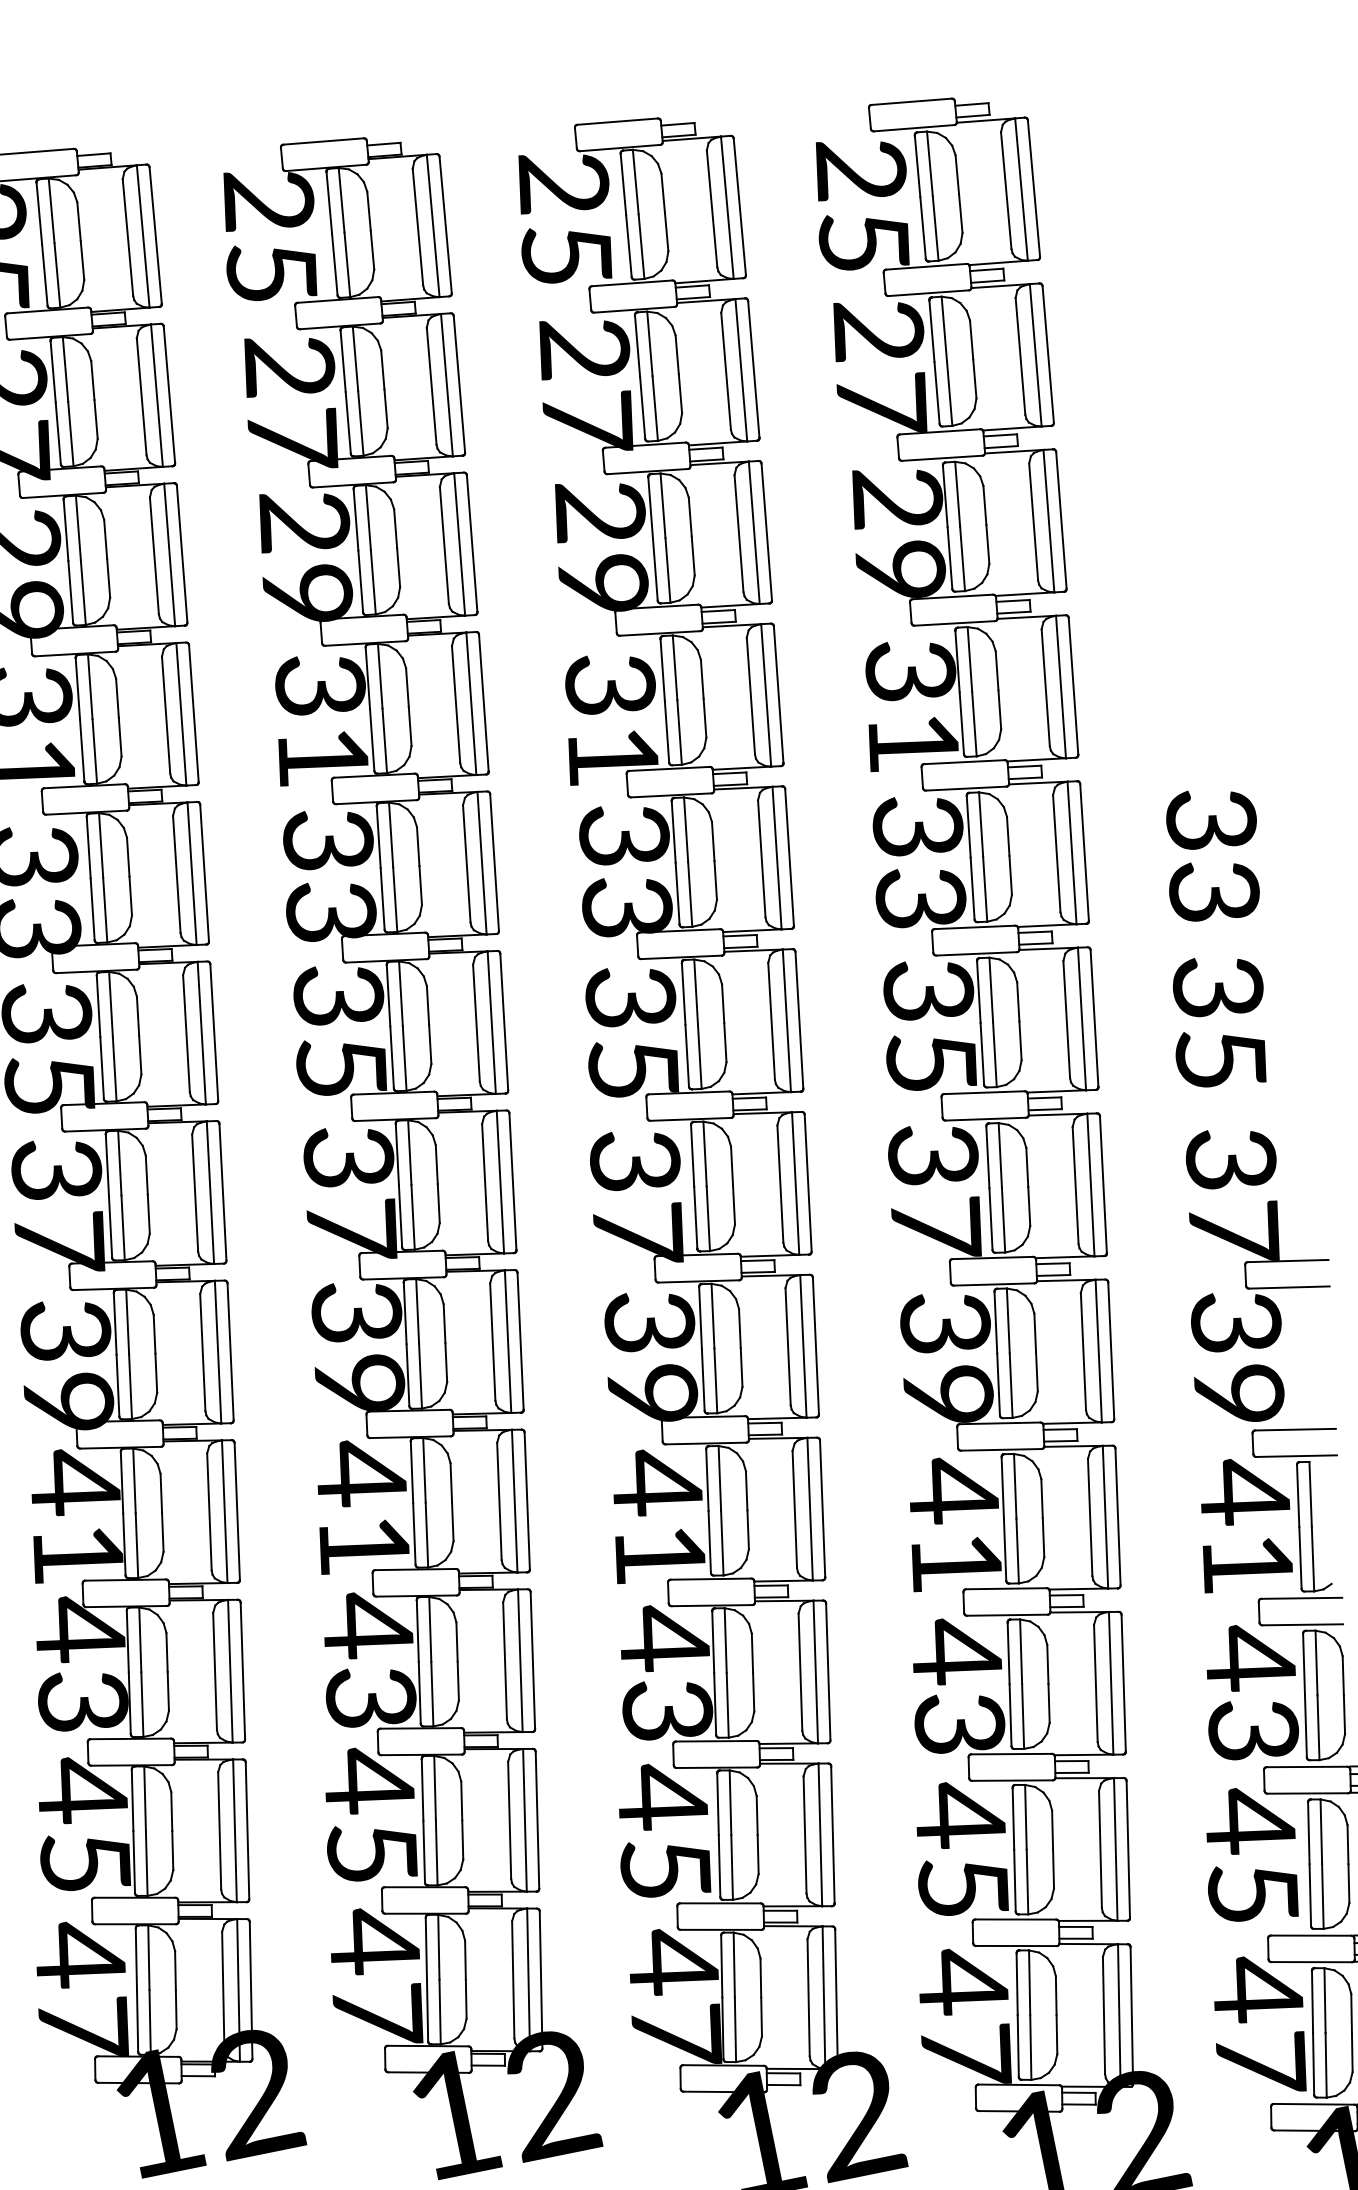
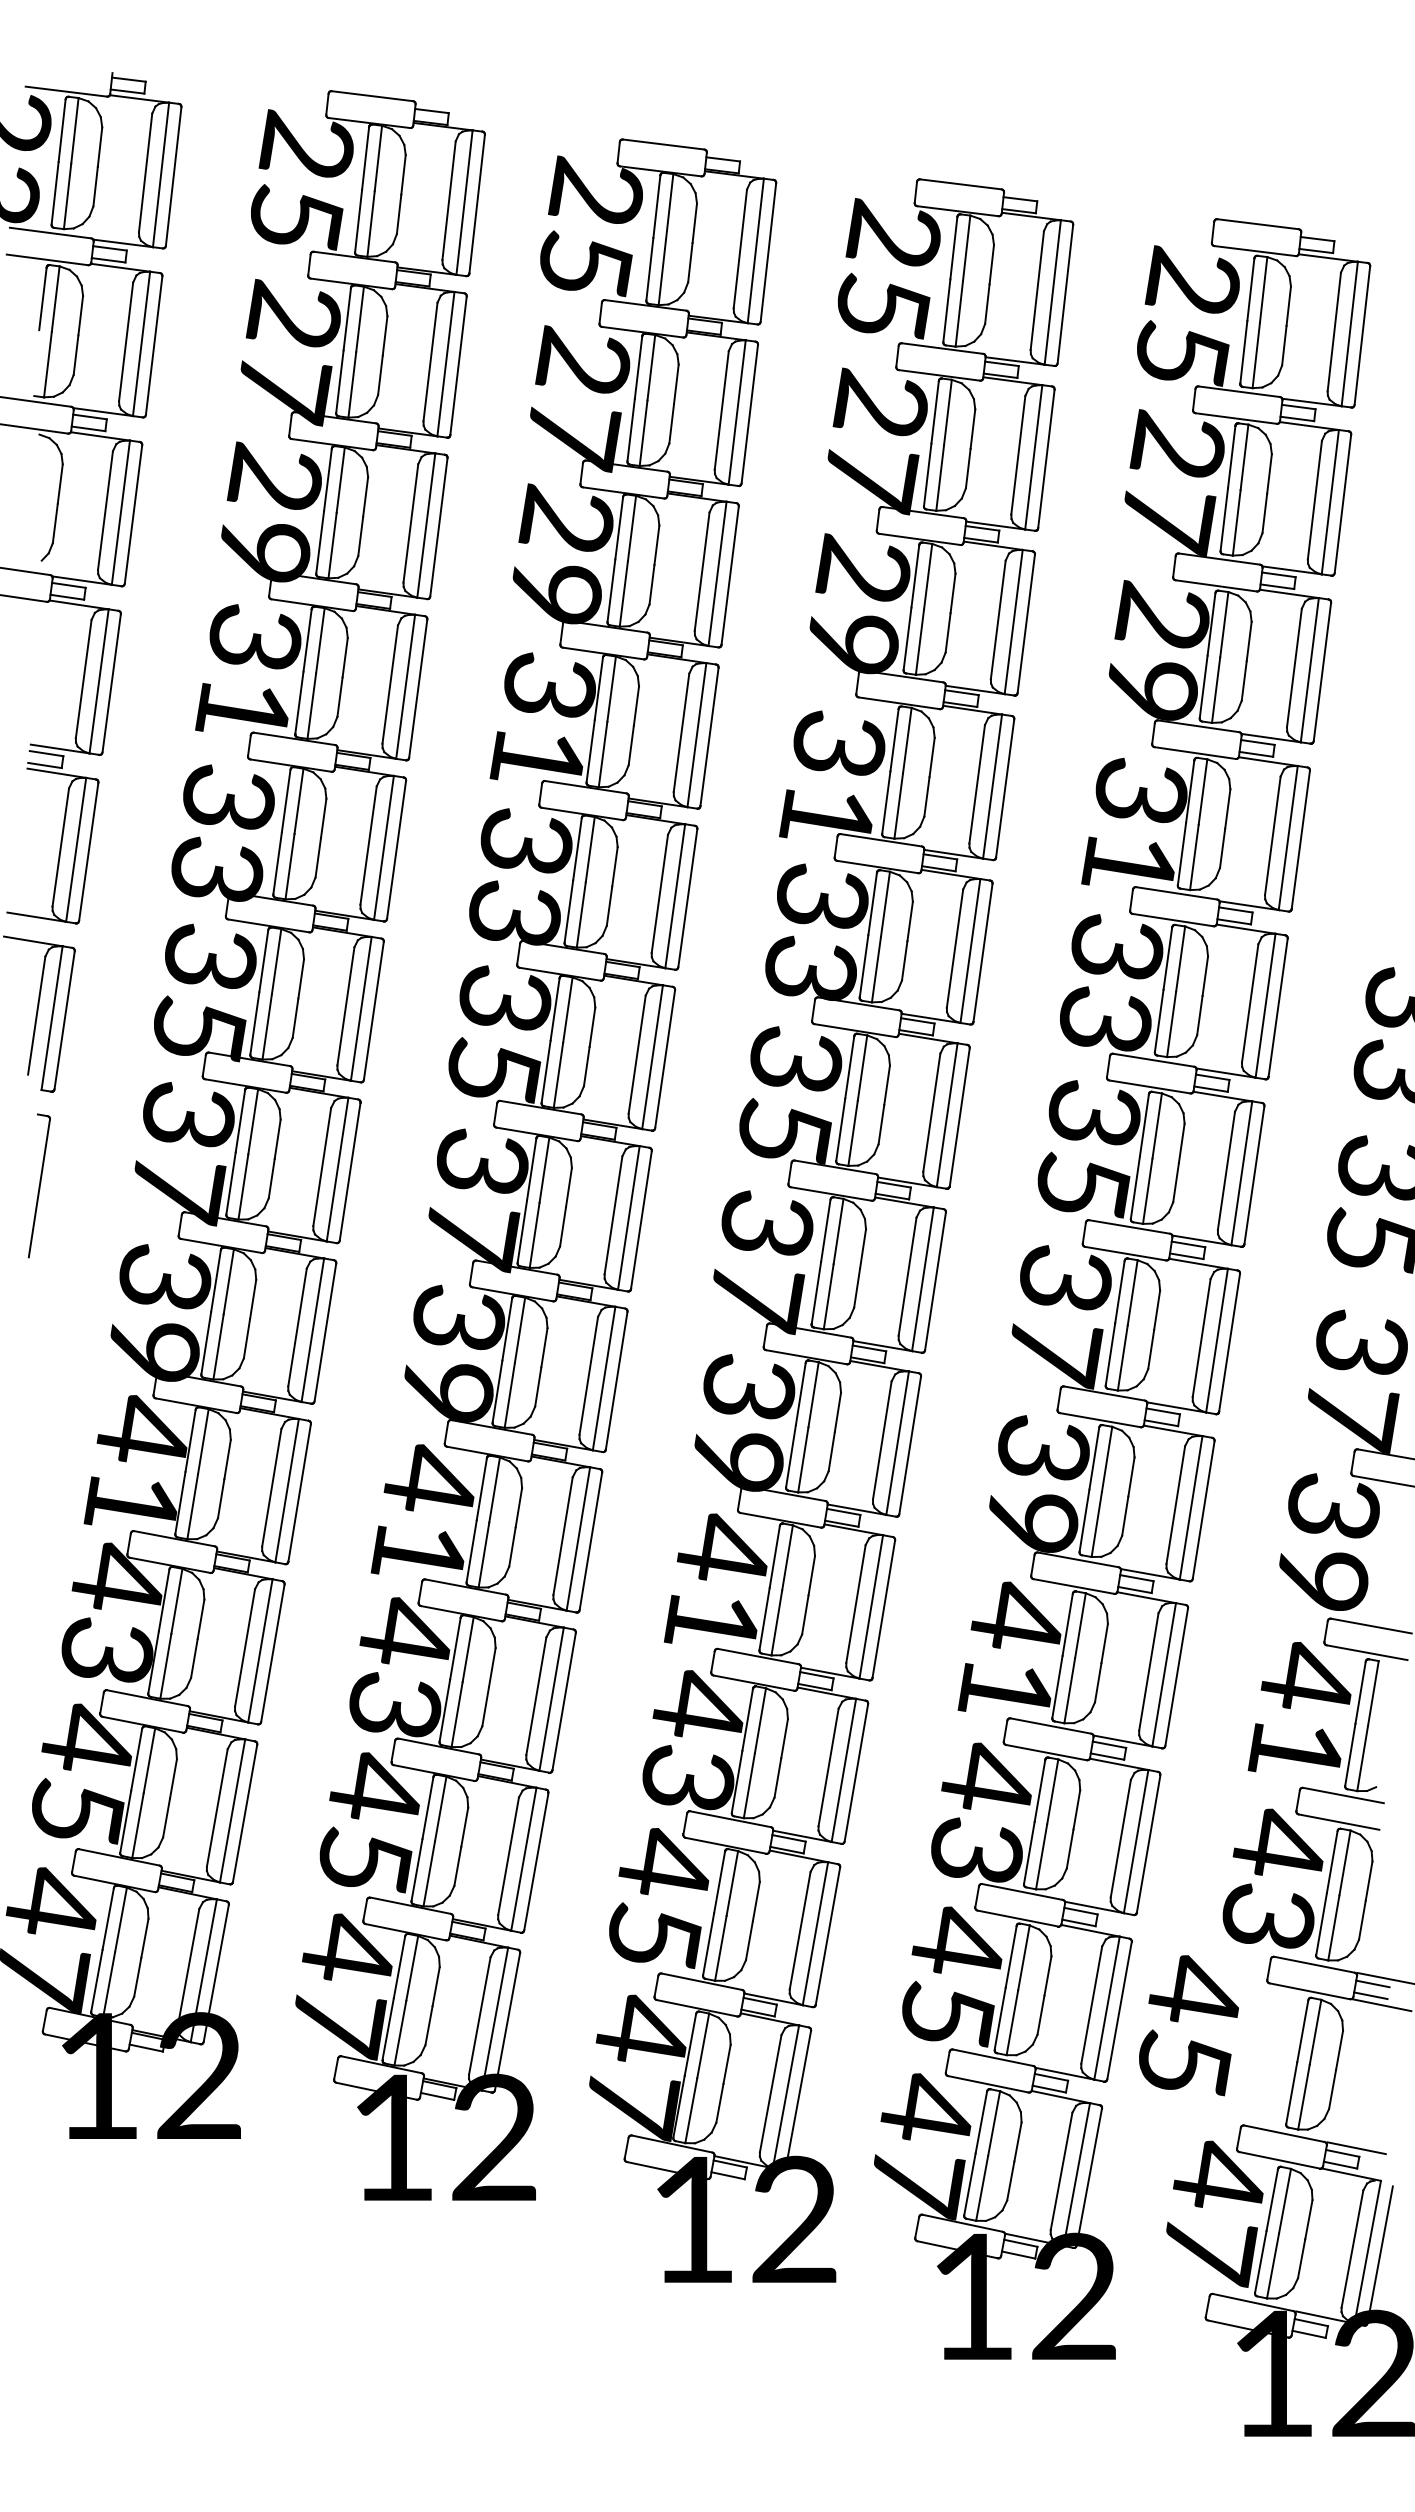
text: (1249, 1855) -> (1188, 2025), moved

